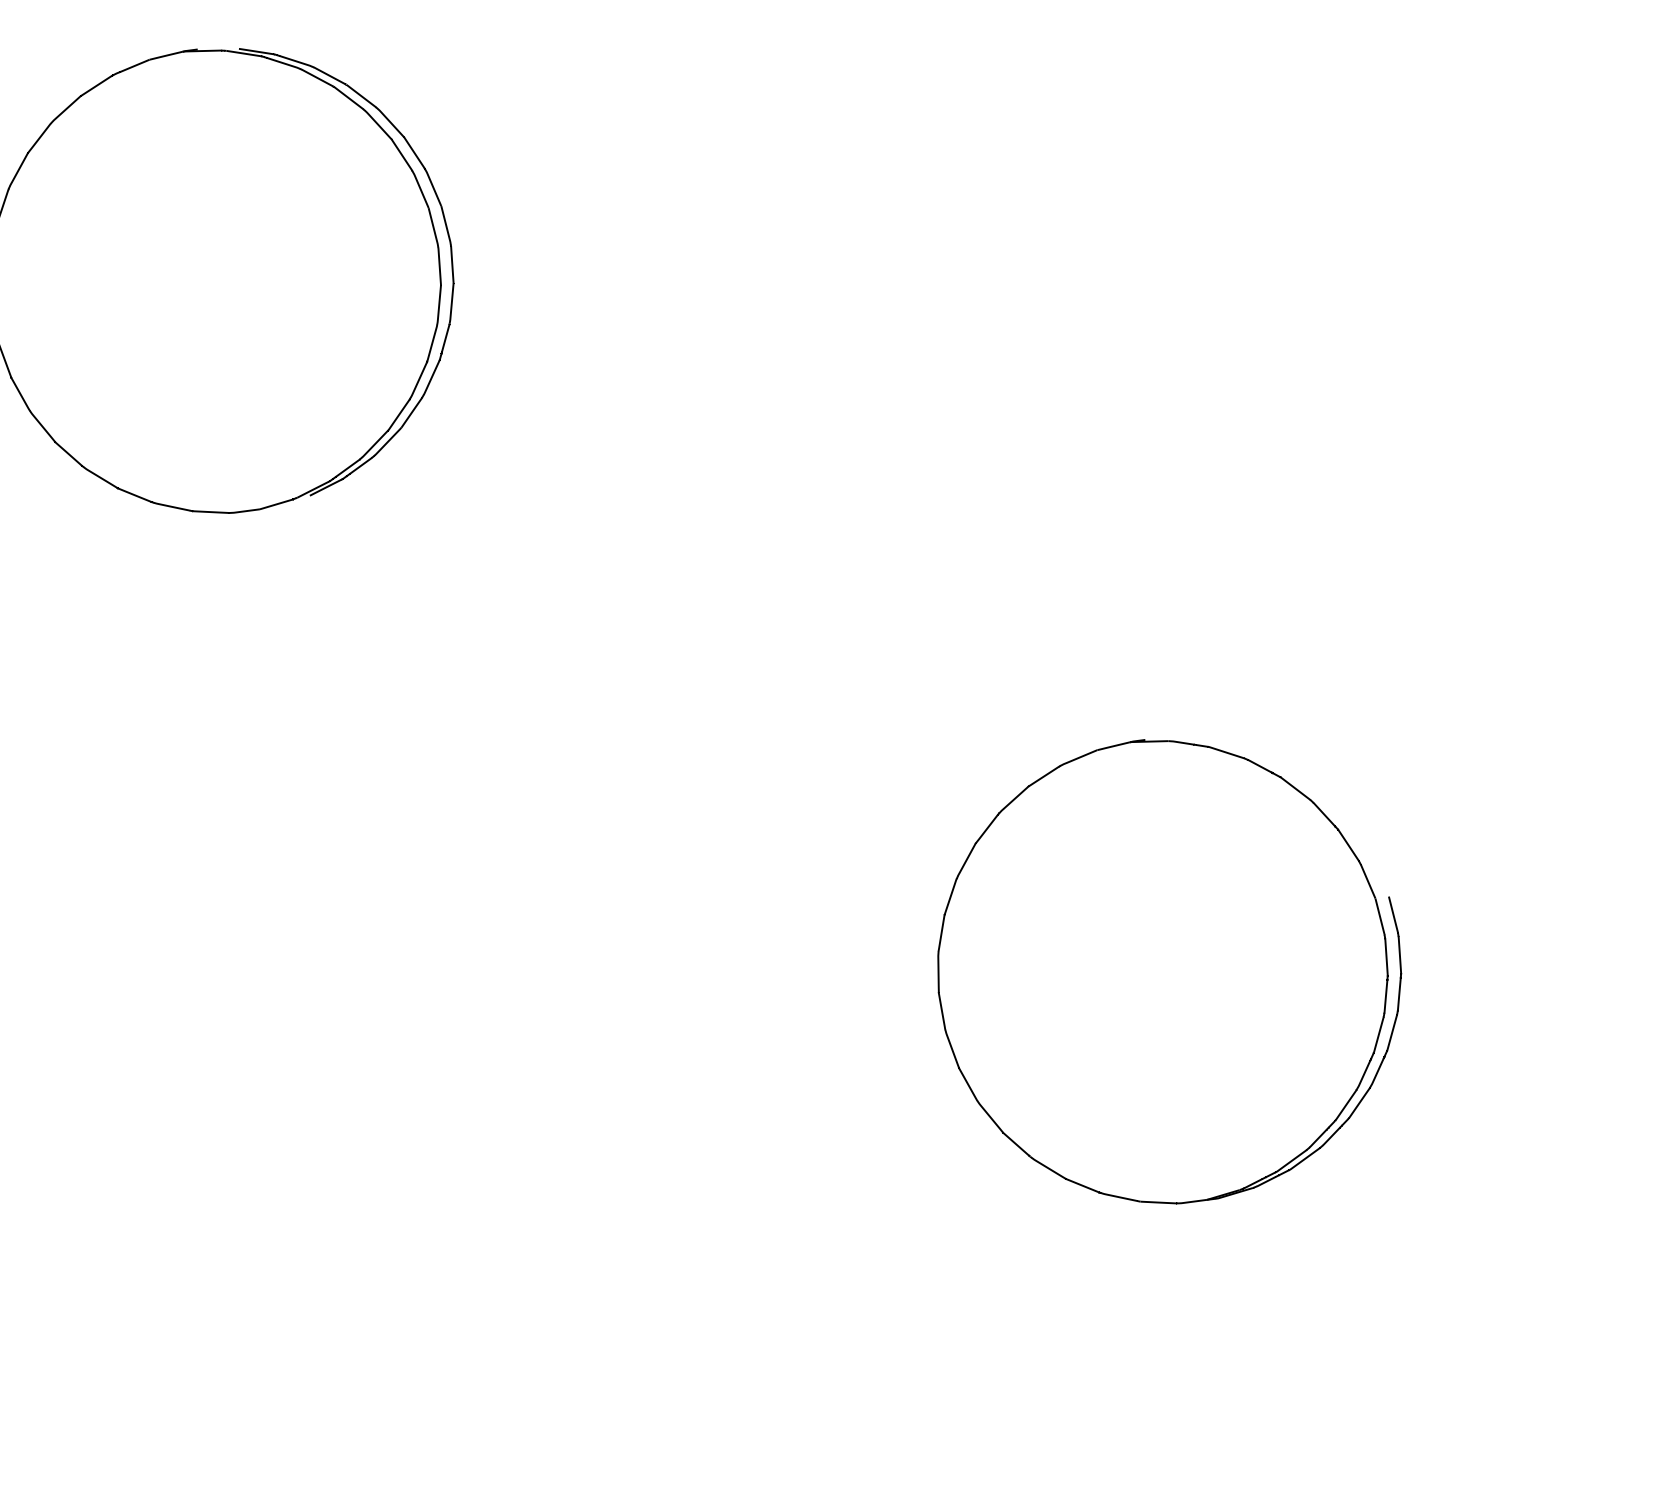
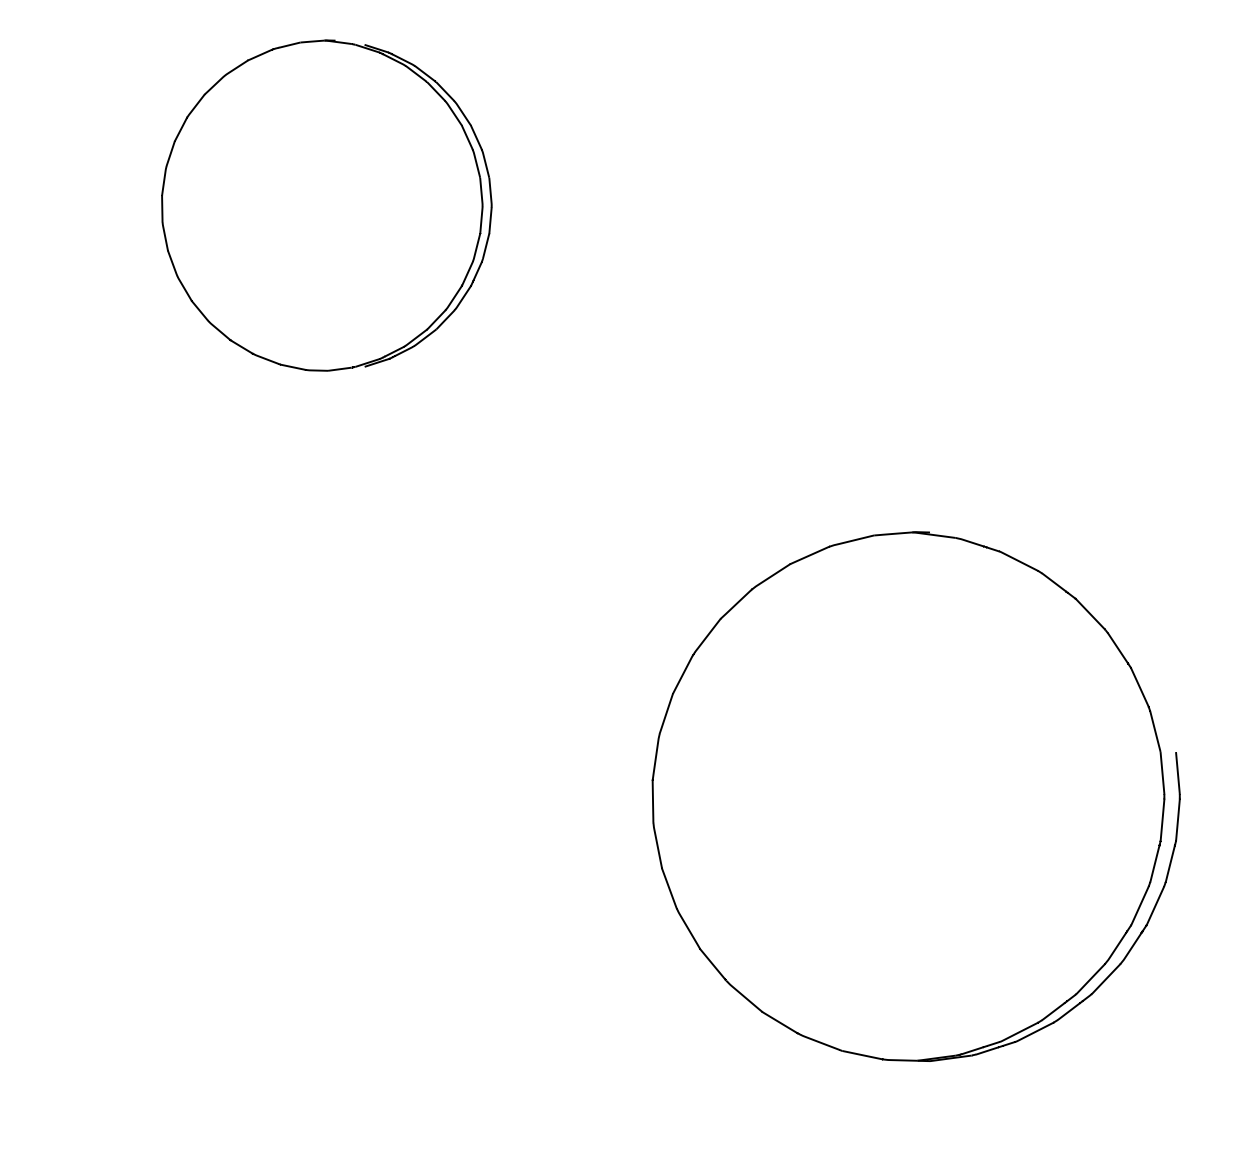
part: (1168, 970) -> (915, 796), size x1.6

